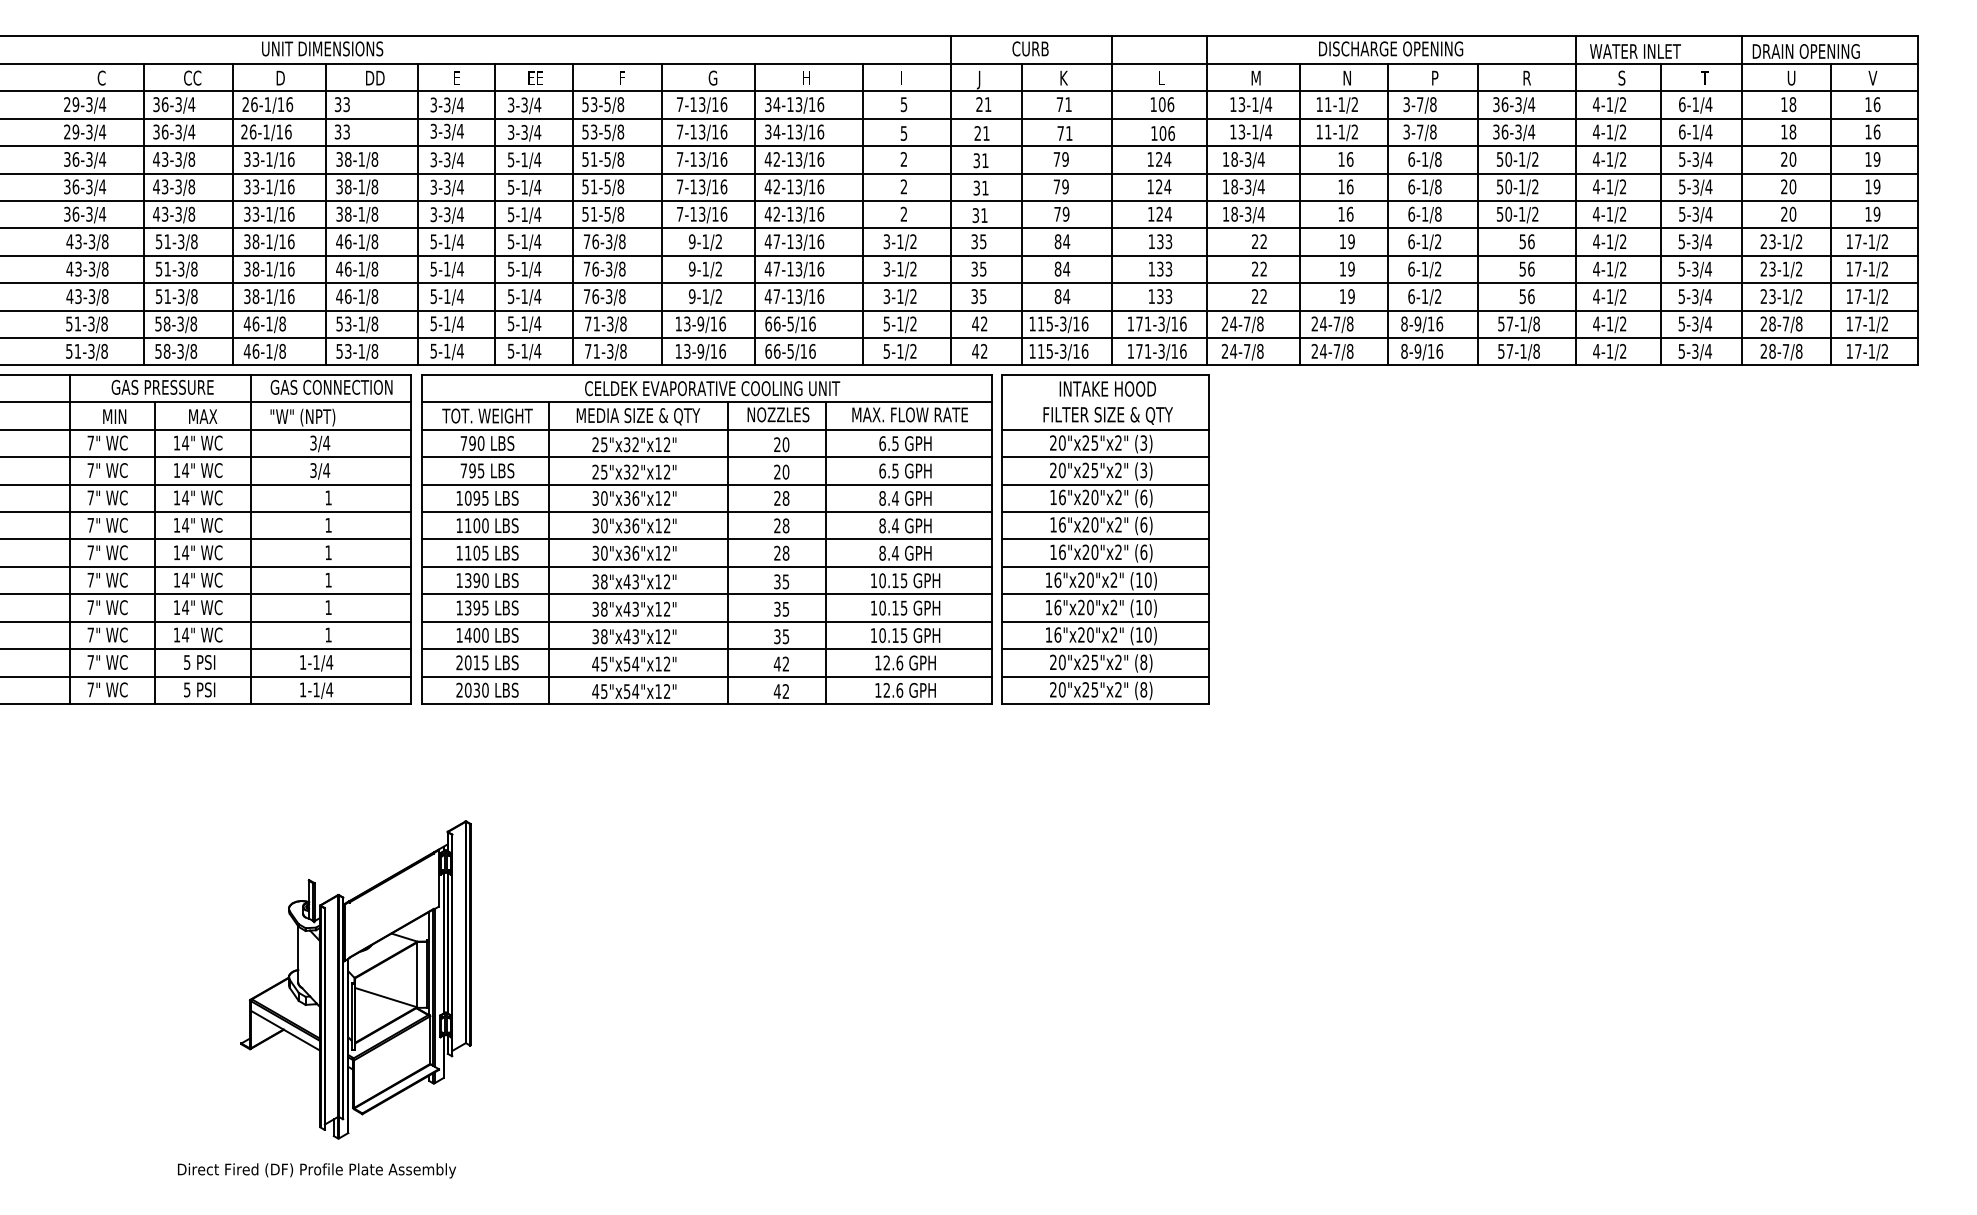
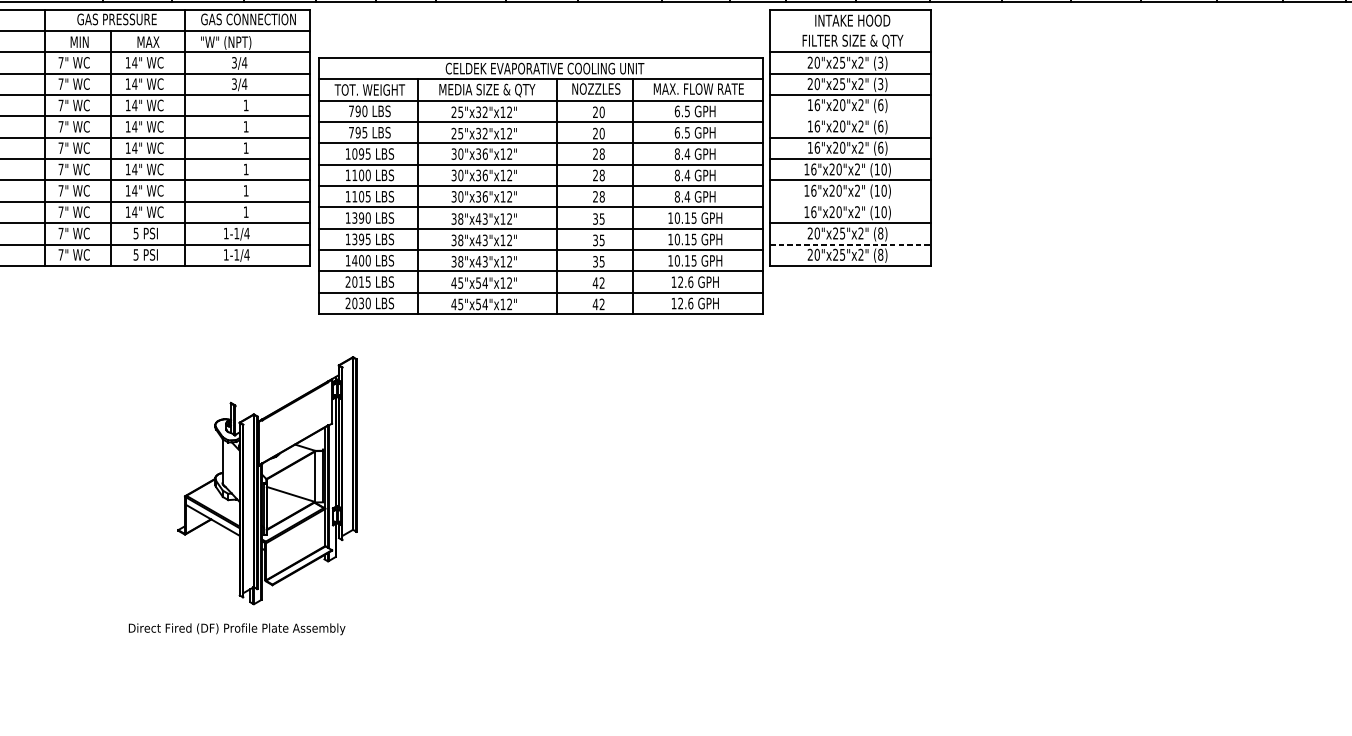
line: (1104, 512) -> (850, 116), removed
part: (706, 539) -> (540, 186), moved
line: (1104, 621) -> (850, 201), removed
line: (1105, 676) -> (850, 244), solid -> dashed

